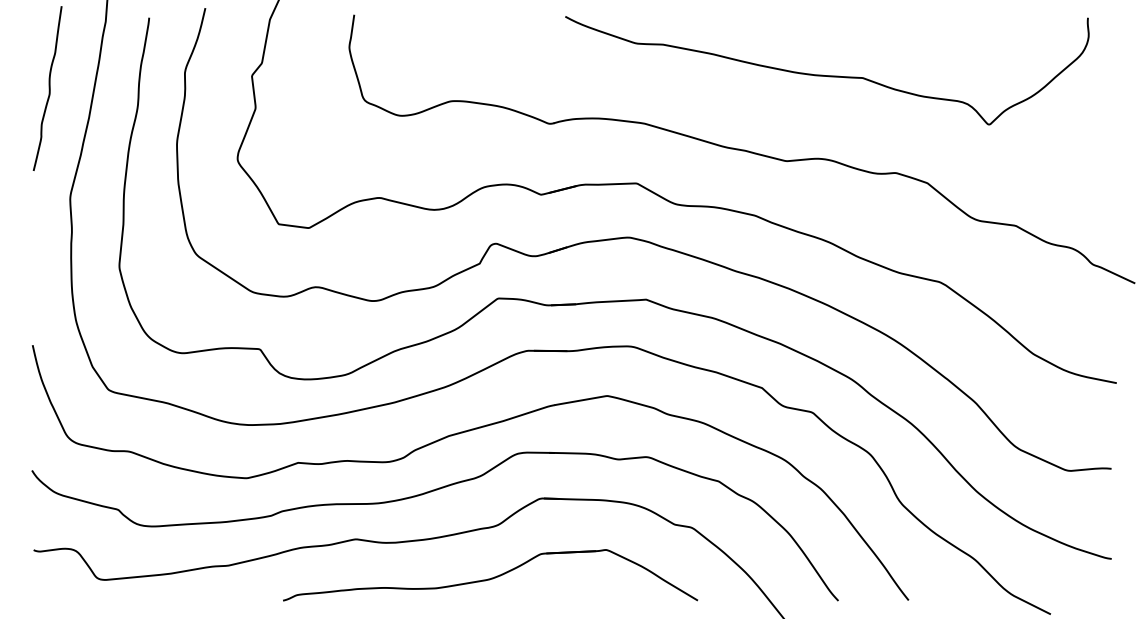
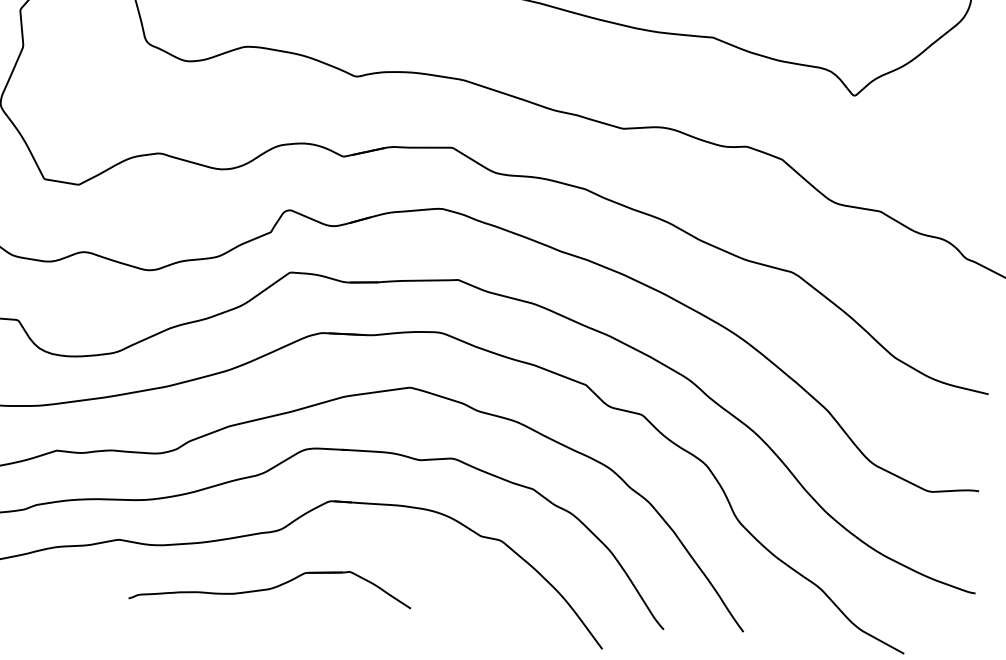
part: (490, 575) -> (270, 586), size x0.6

